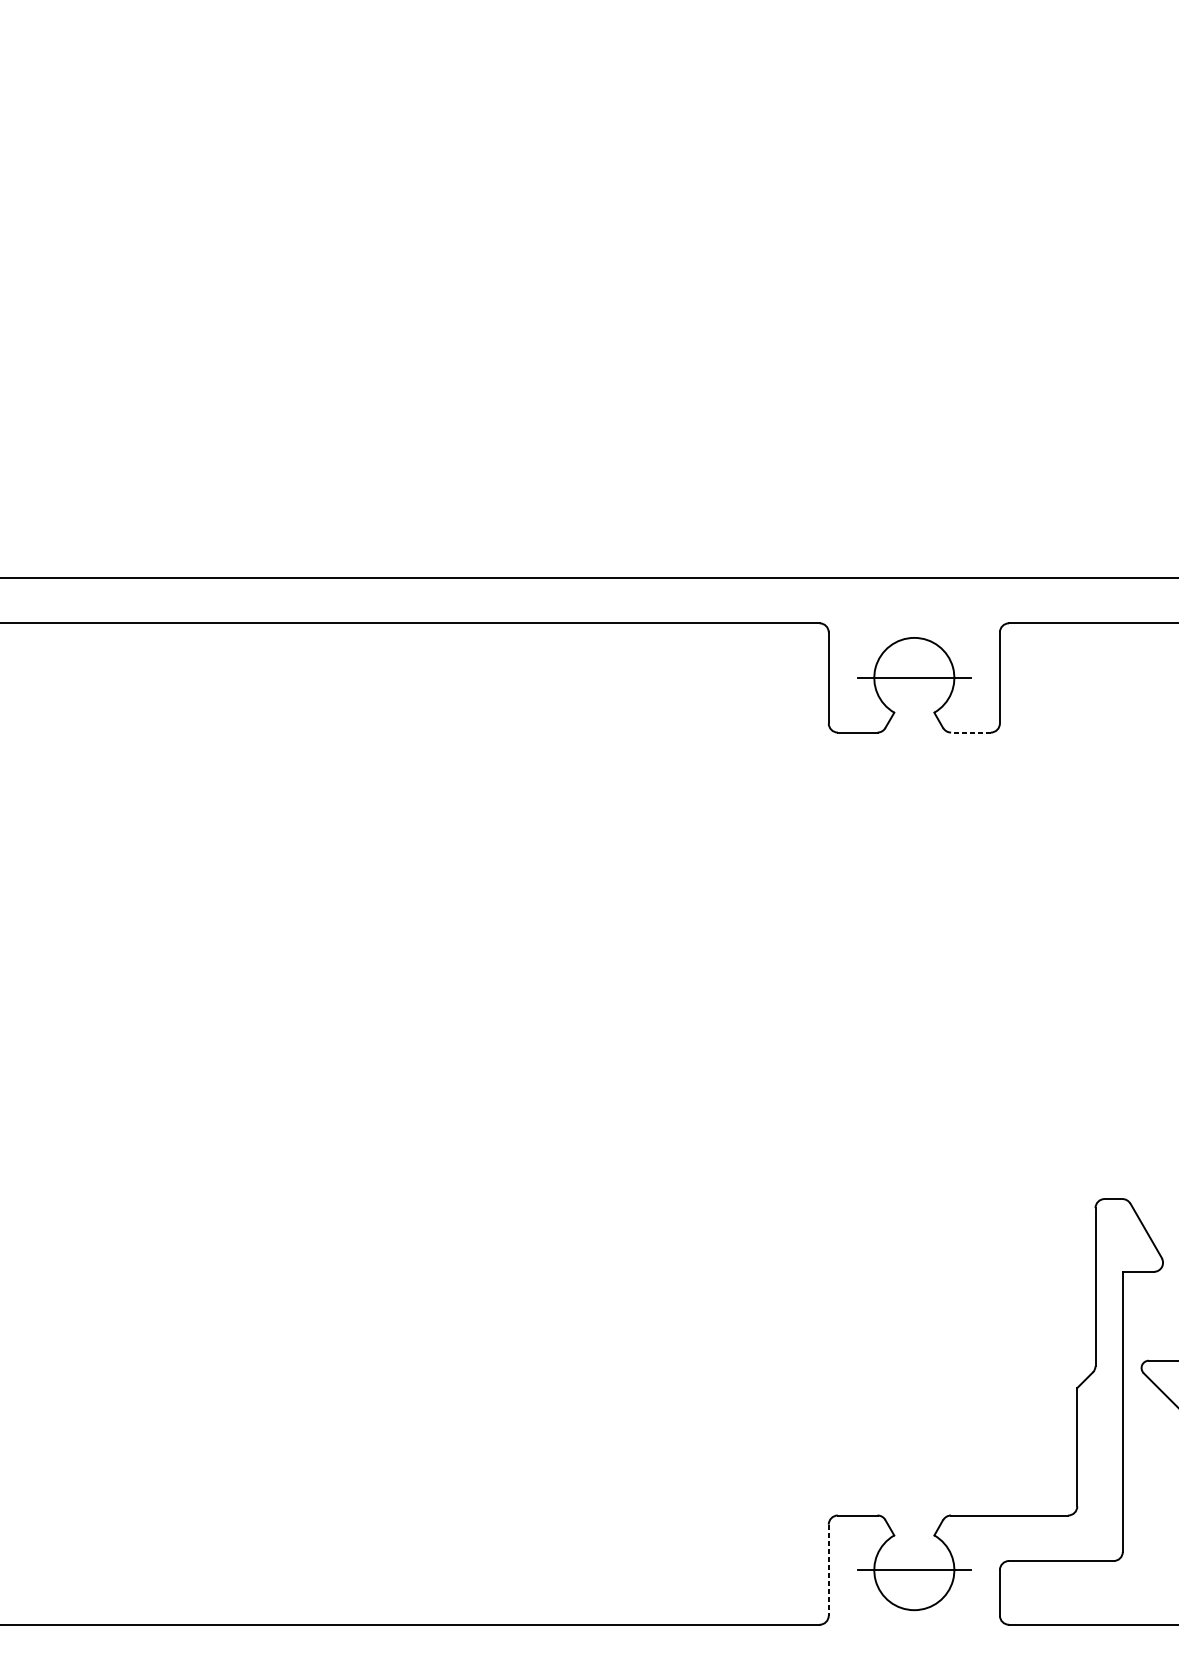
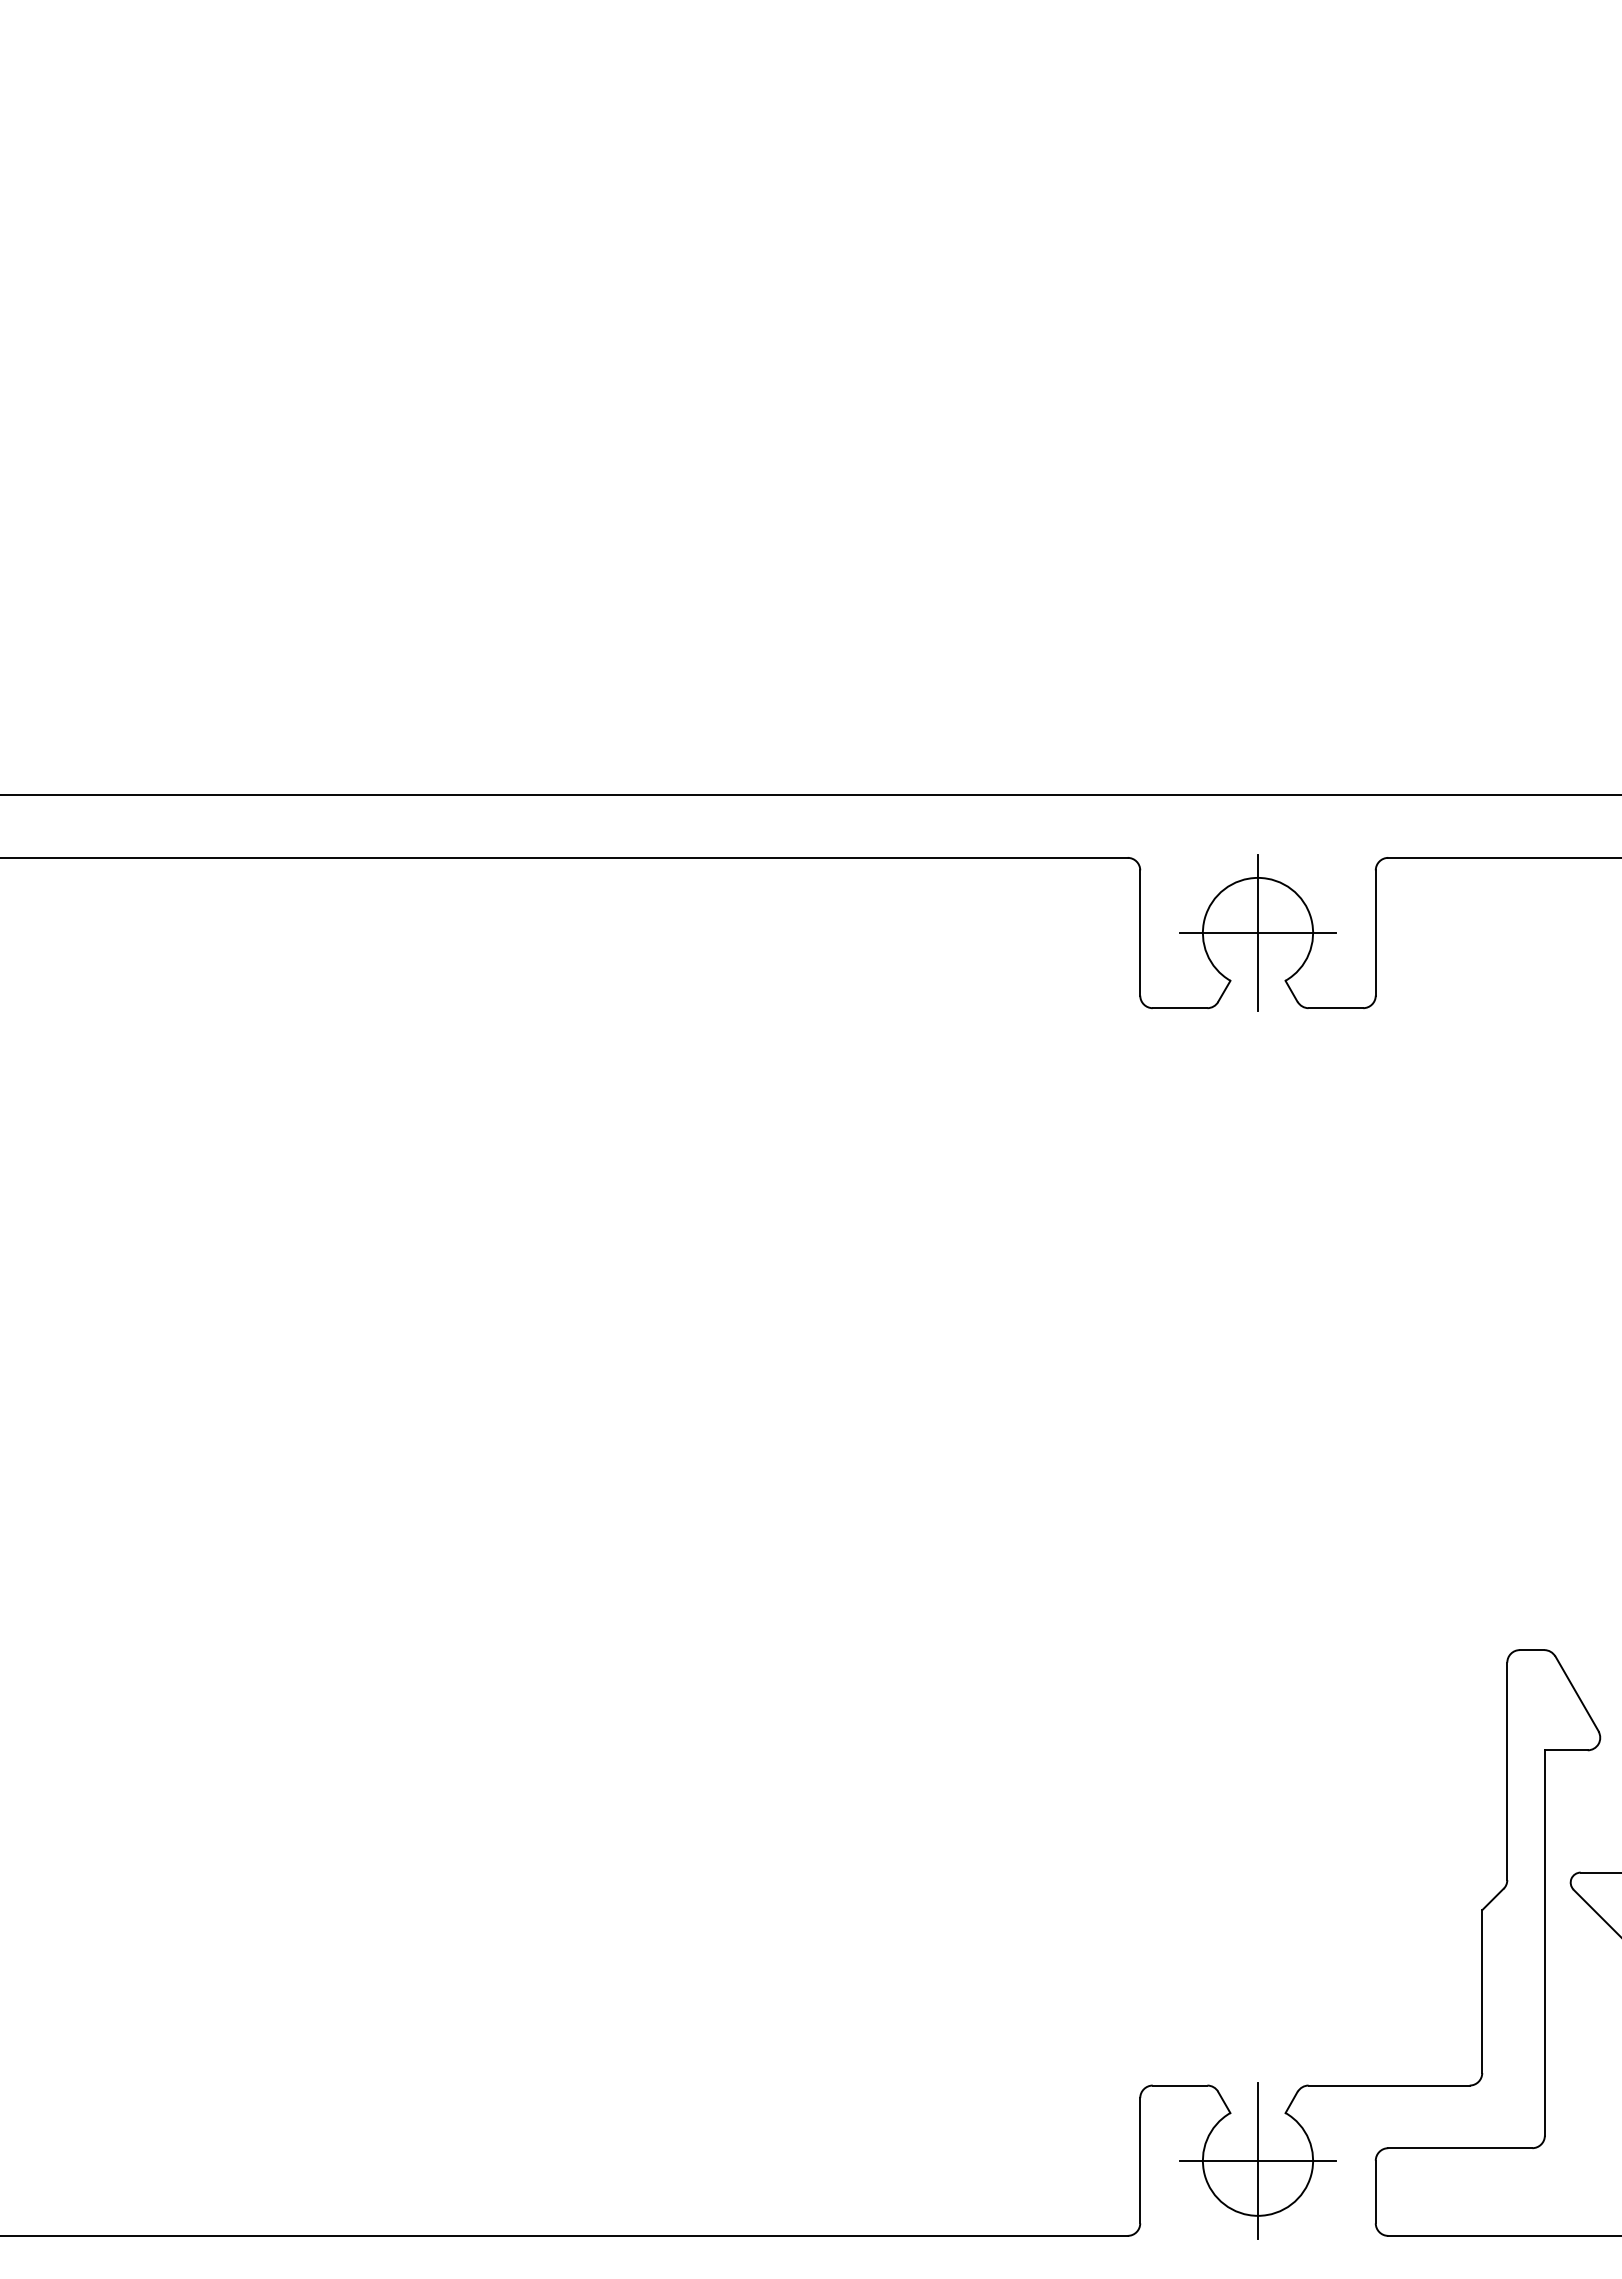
line: (914, 677) -> (1258, 932), added
line: (970, 732) -> (1335, 1008), dashed -> solid
line: (828, 1569) -> (1140, 2160), dashed -> solid
line: (914, 1569) -> (1258, 2160), added

